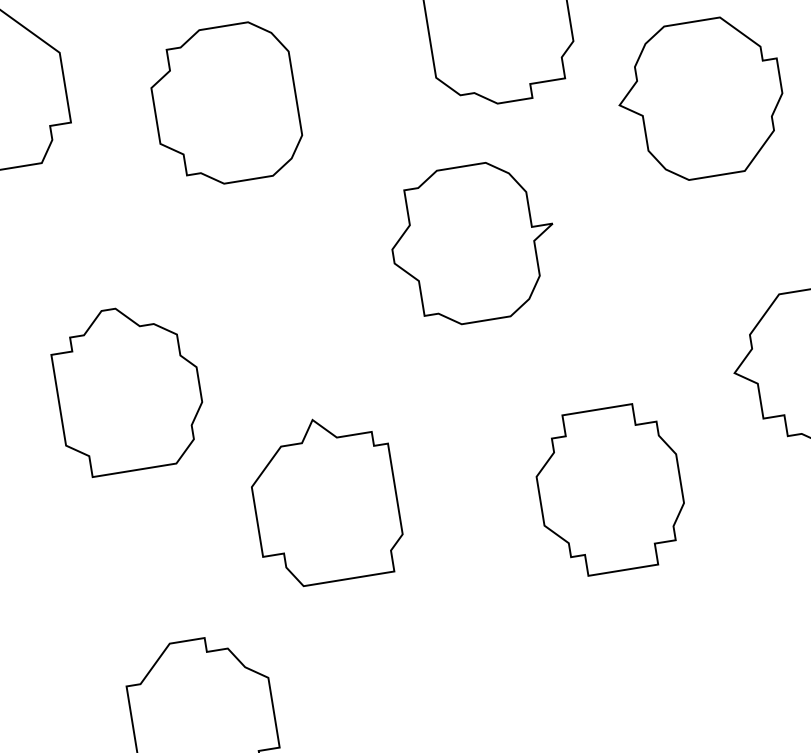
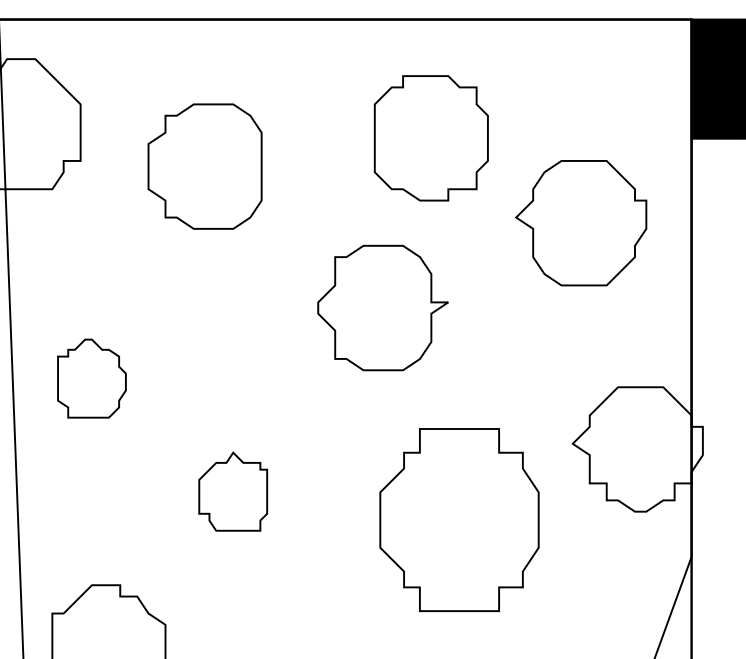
part: (127, 388) -> (91, 378), size x0.6
part: (610, 490) -> (459, 520), size x1.4
part: (324, 499) -> (232, 491), size x0.6

